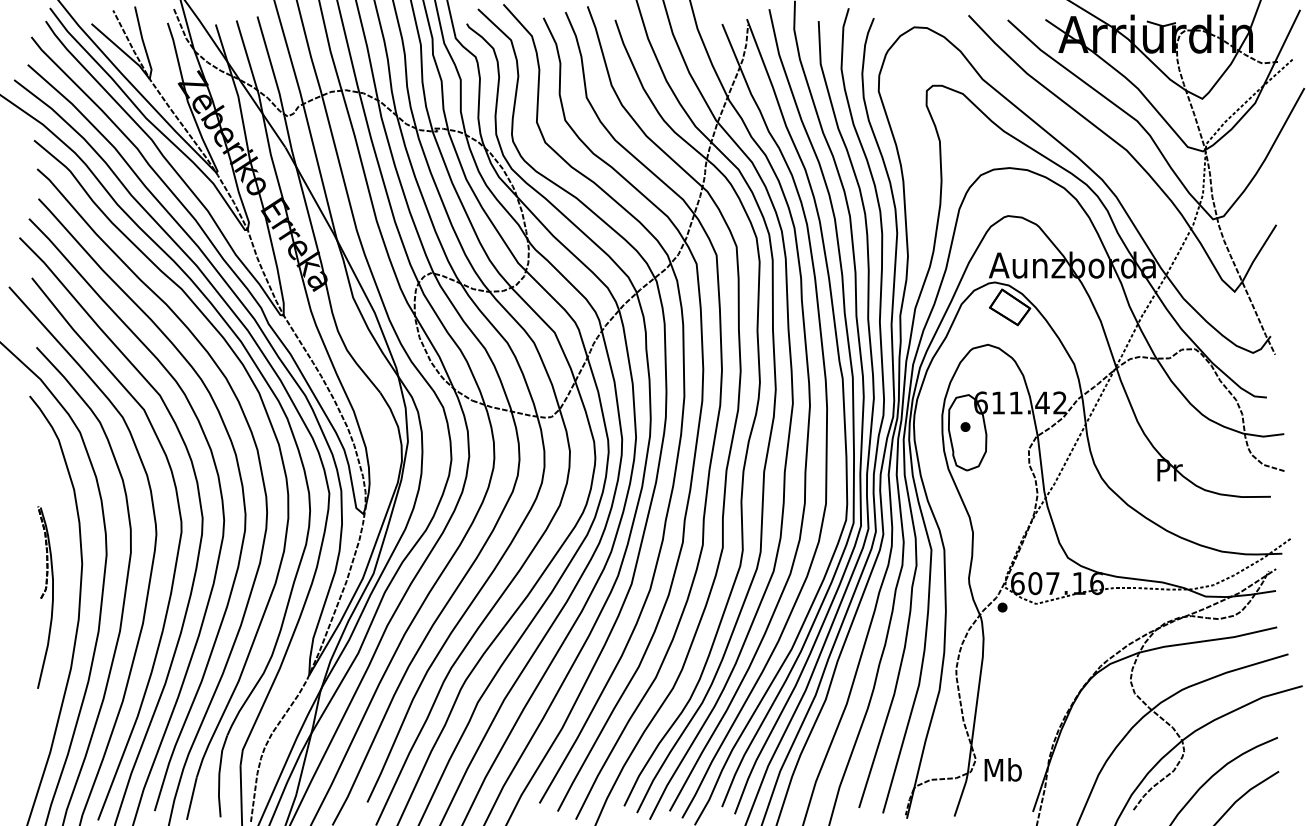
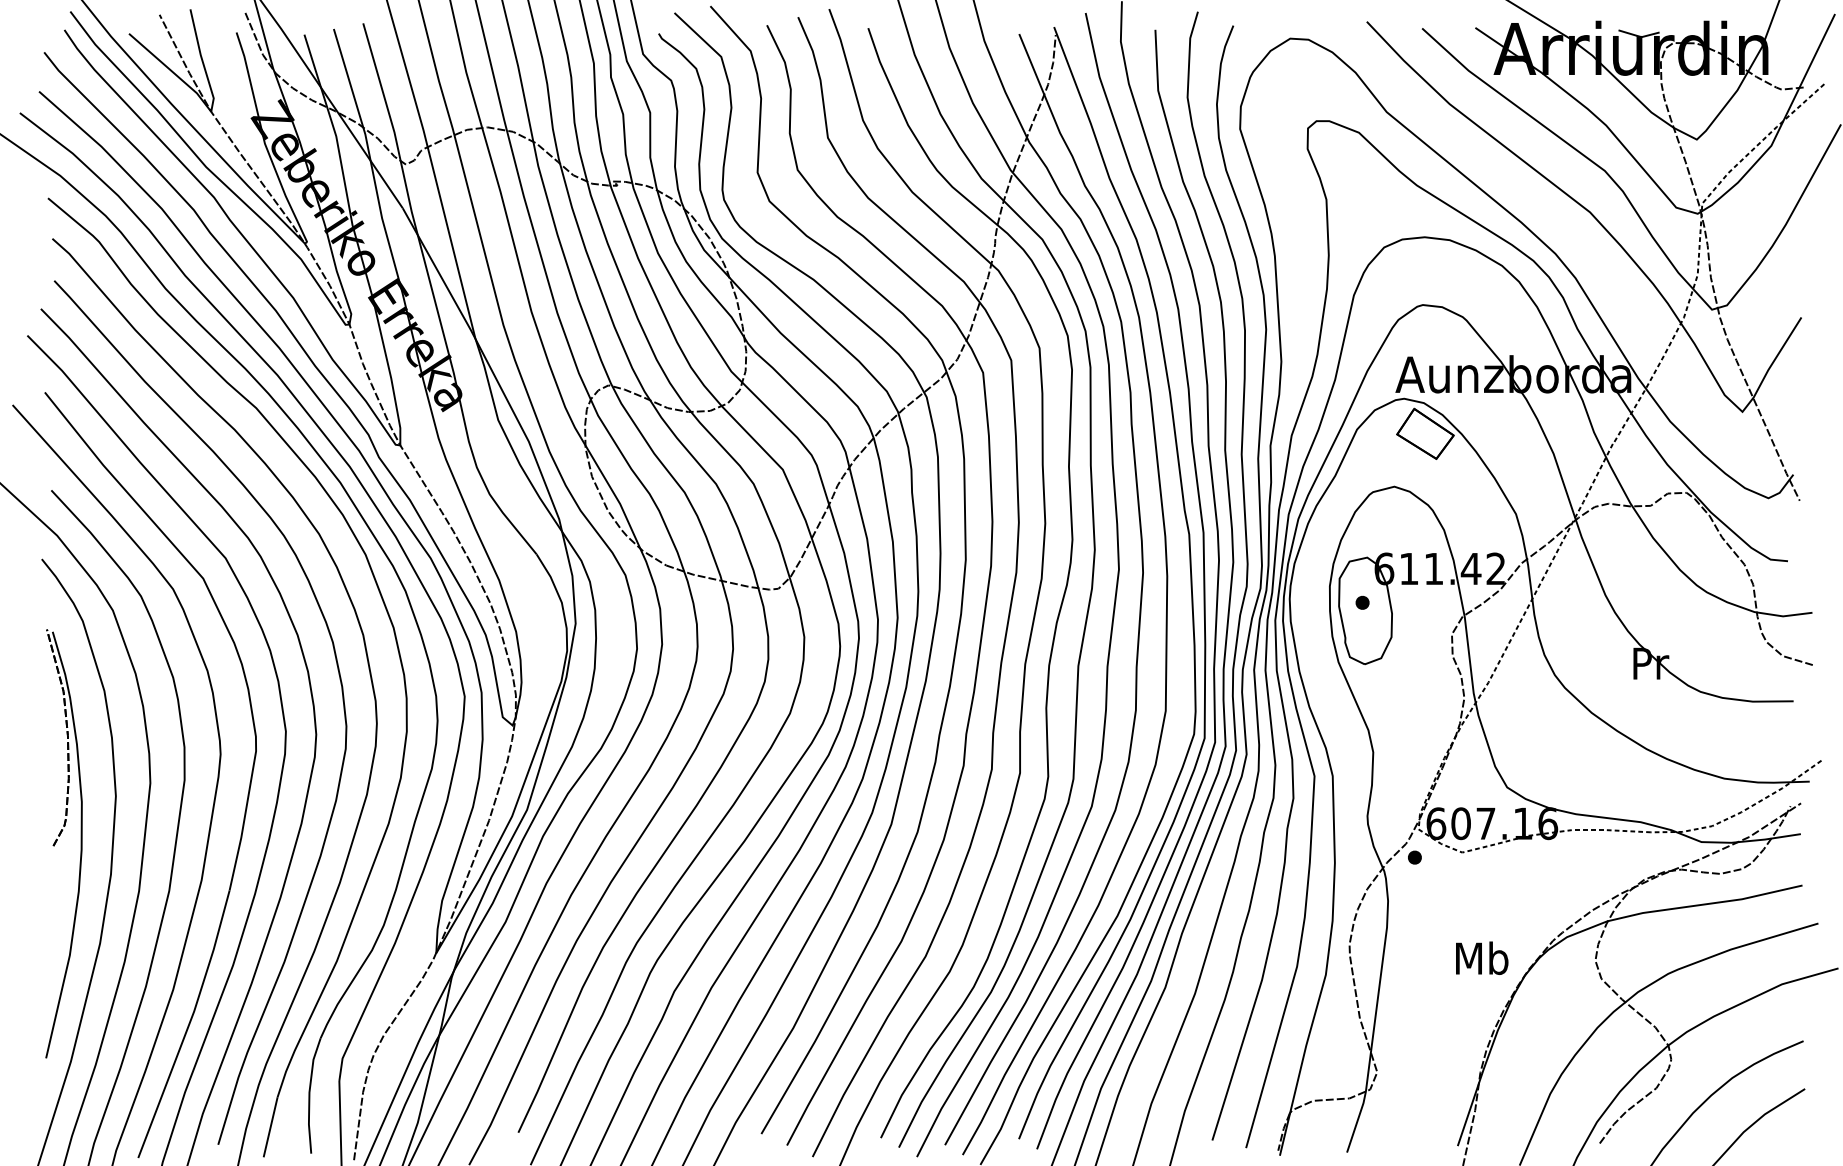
part: (45, 597) -> (64, 843), size x1.67
text: (1002, 769) -> (1481, 957), moved

